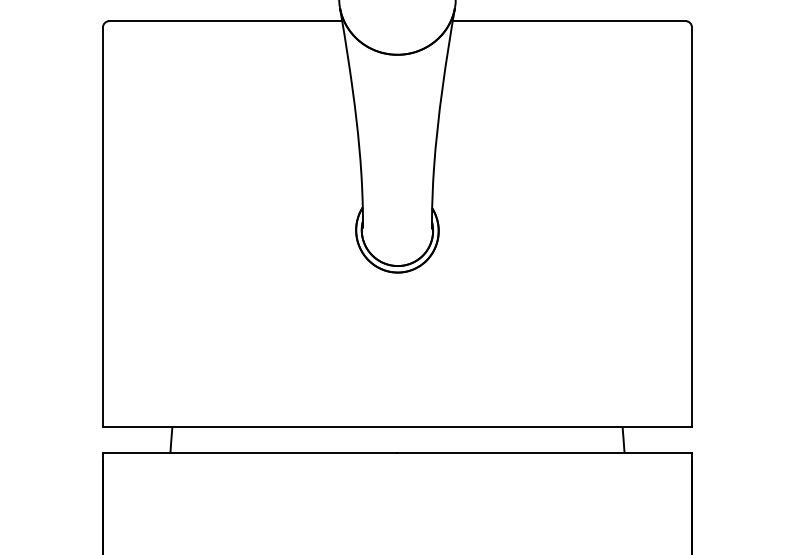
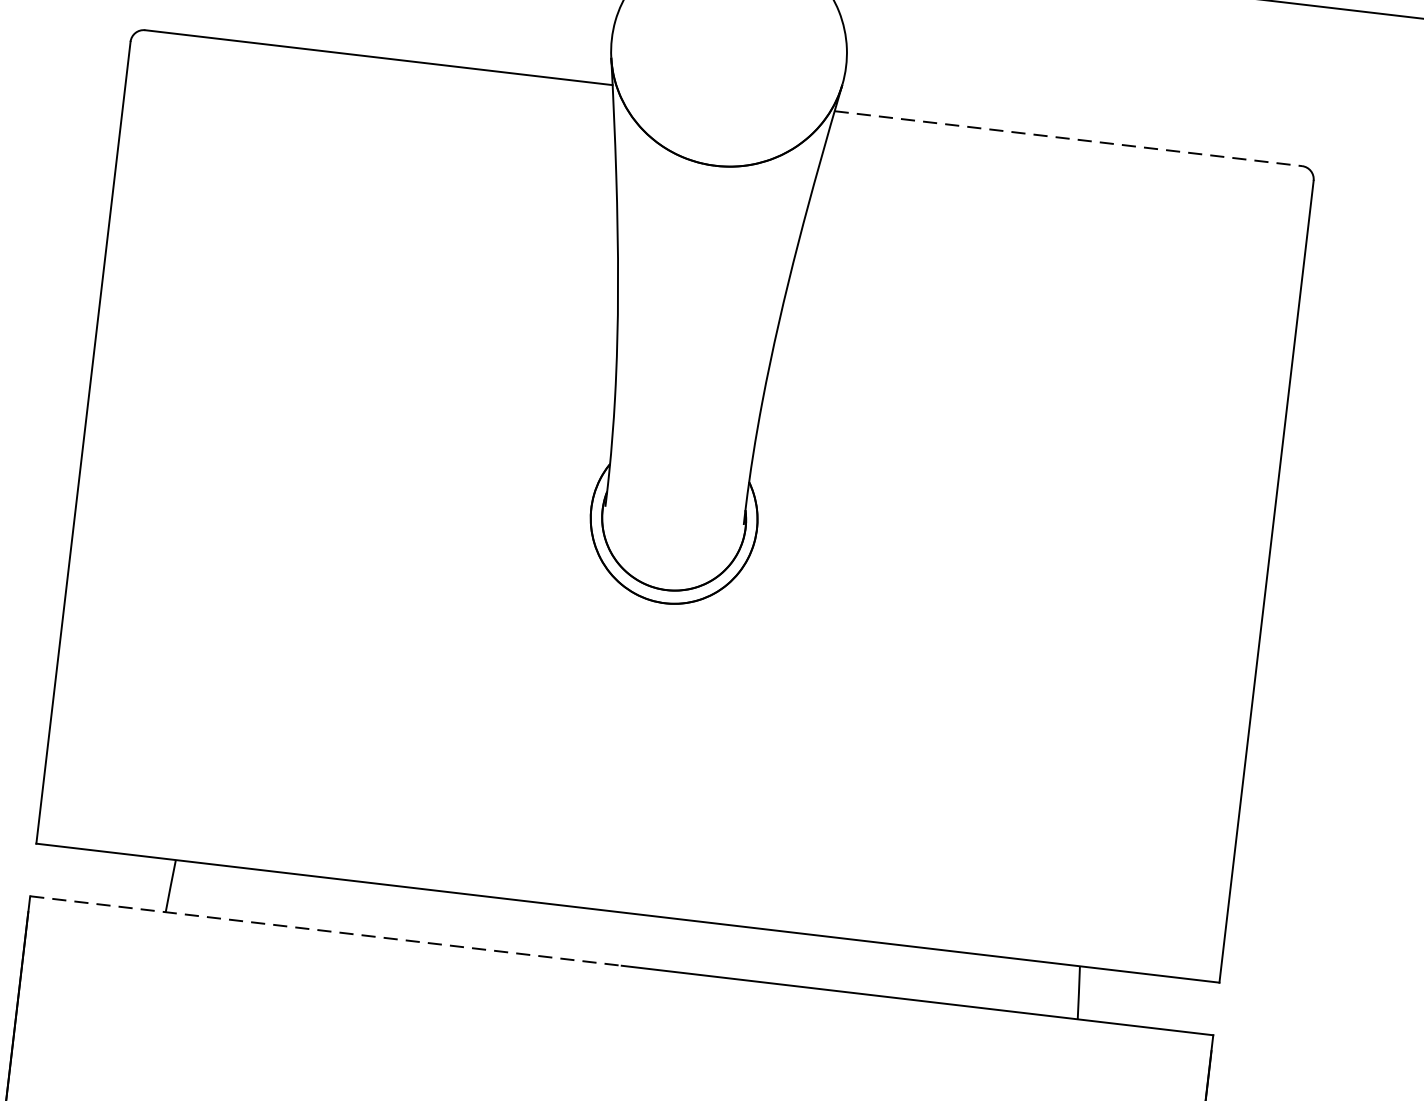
line: (569, 21) -> (1069, 139), solid -> dashed
line: (250, 453) -> (326, 931), solid -> dashed

